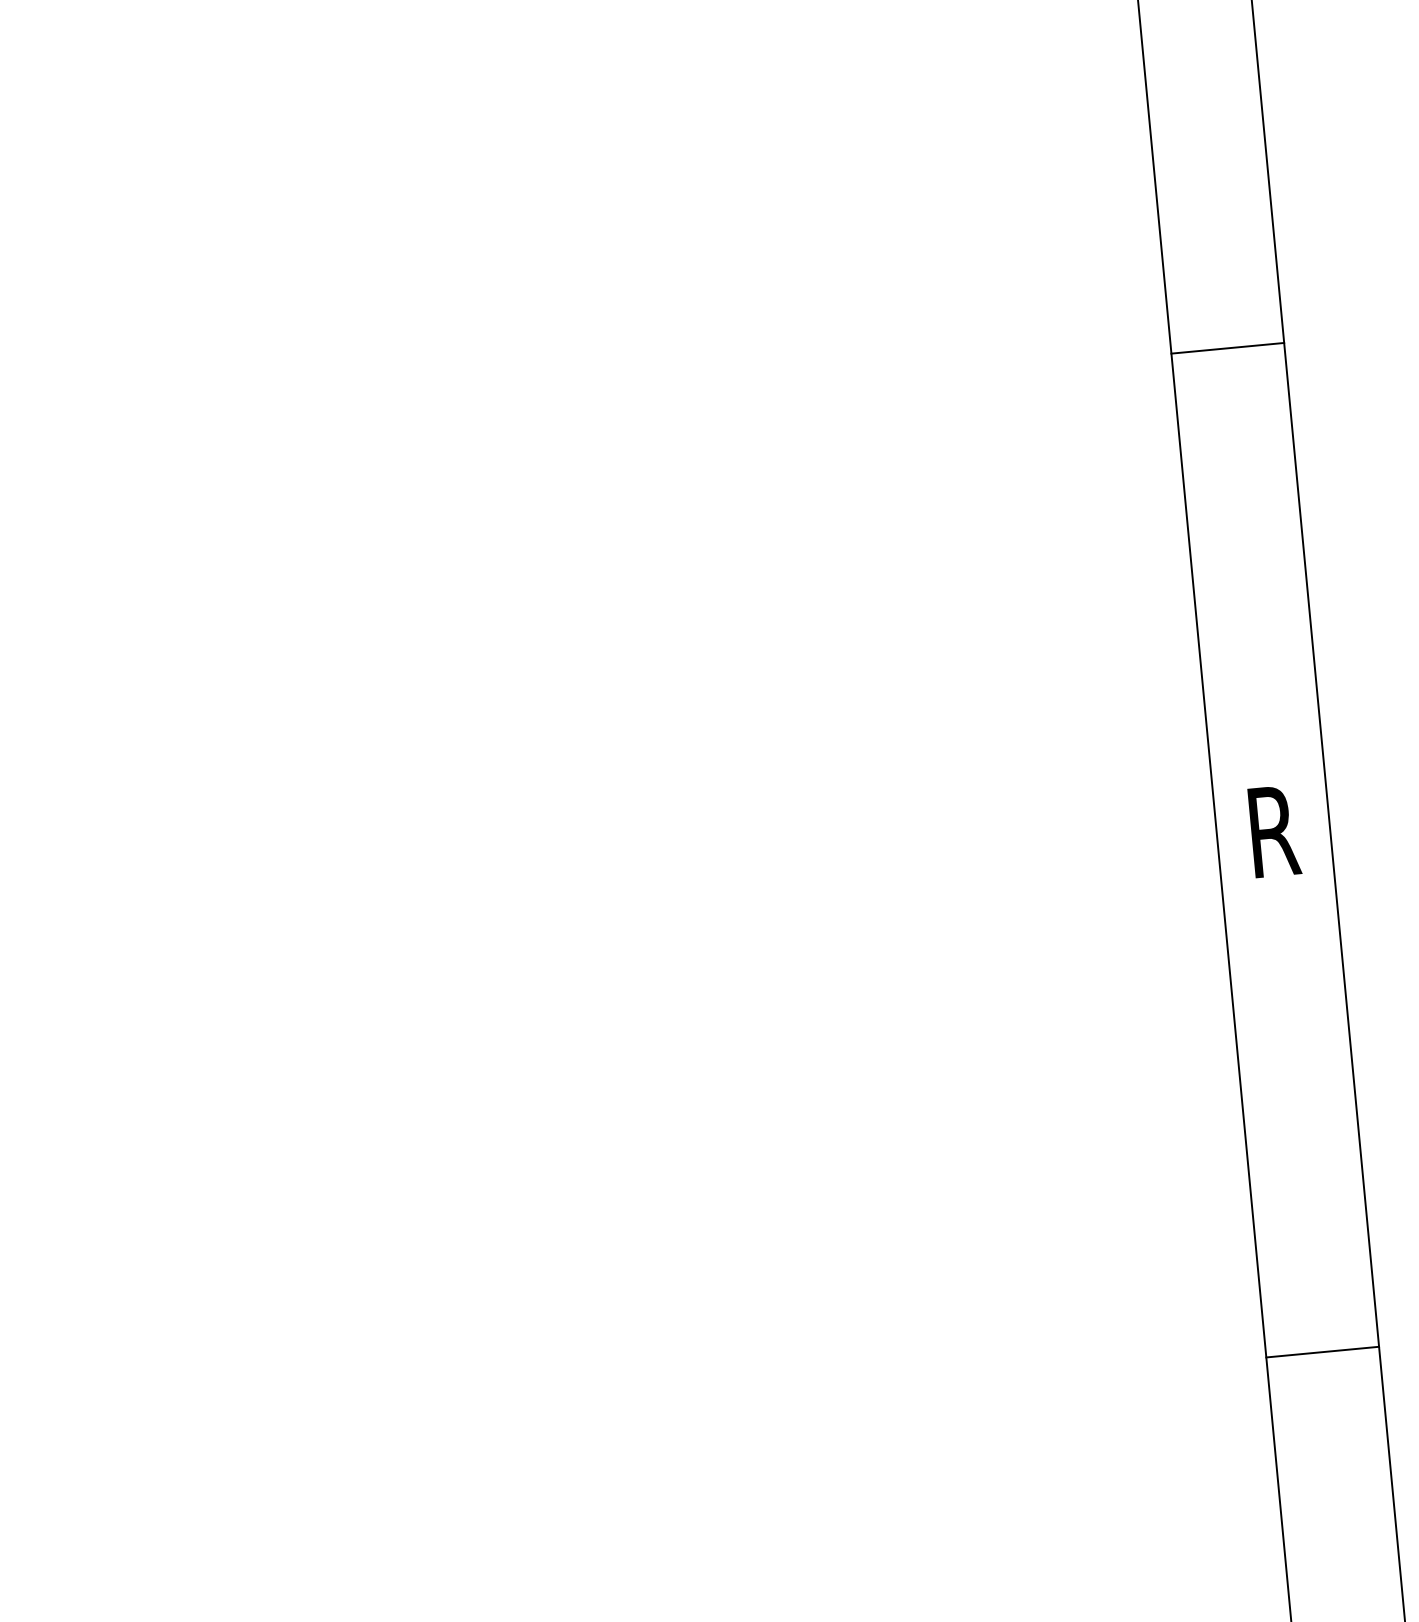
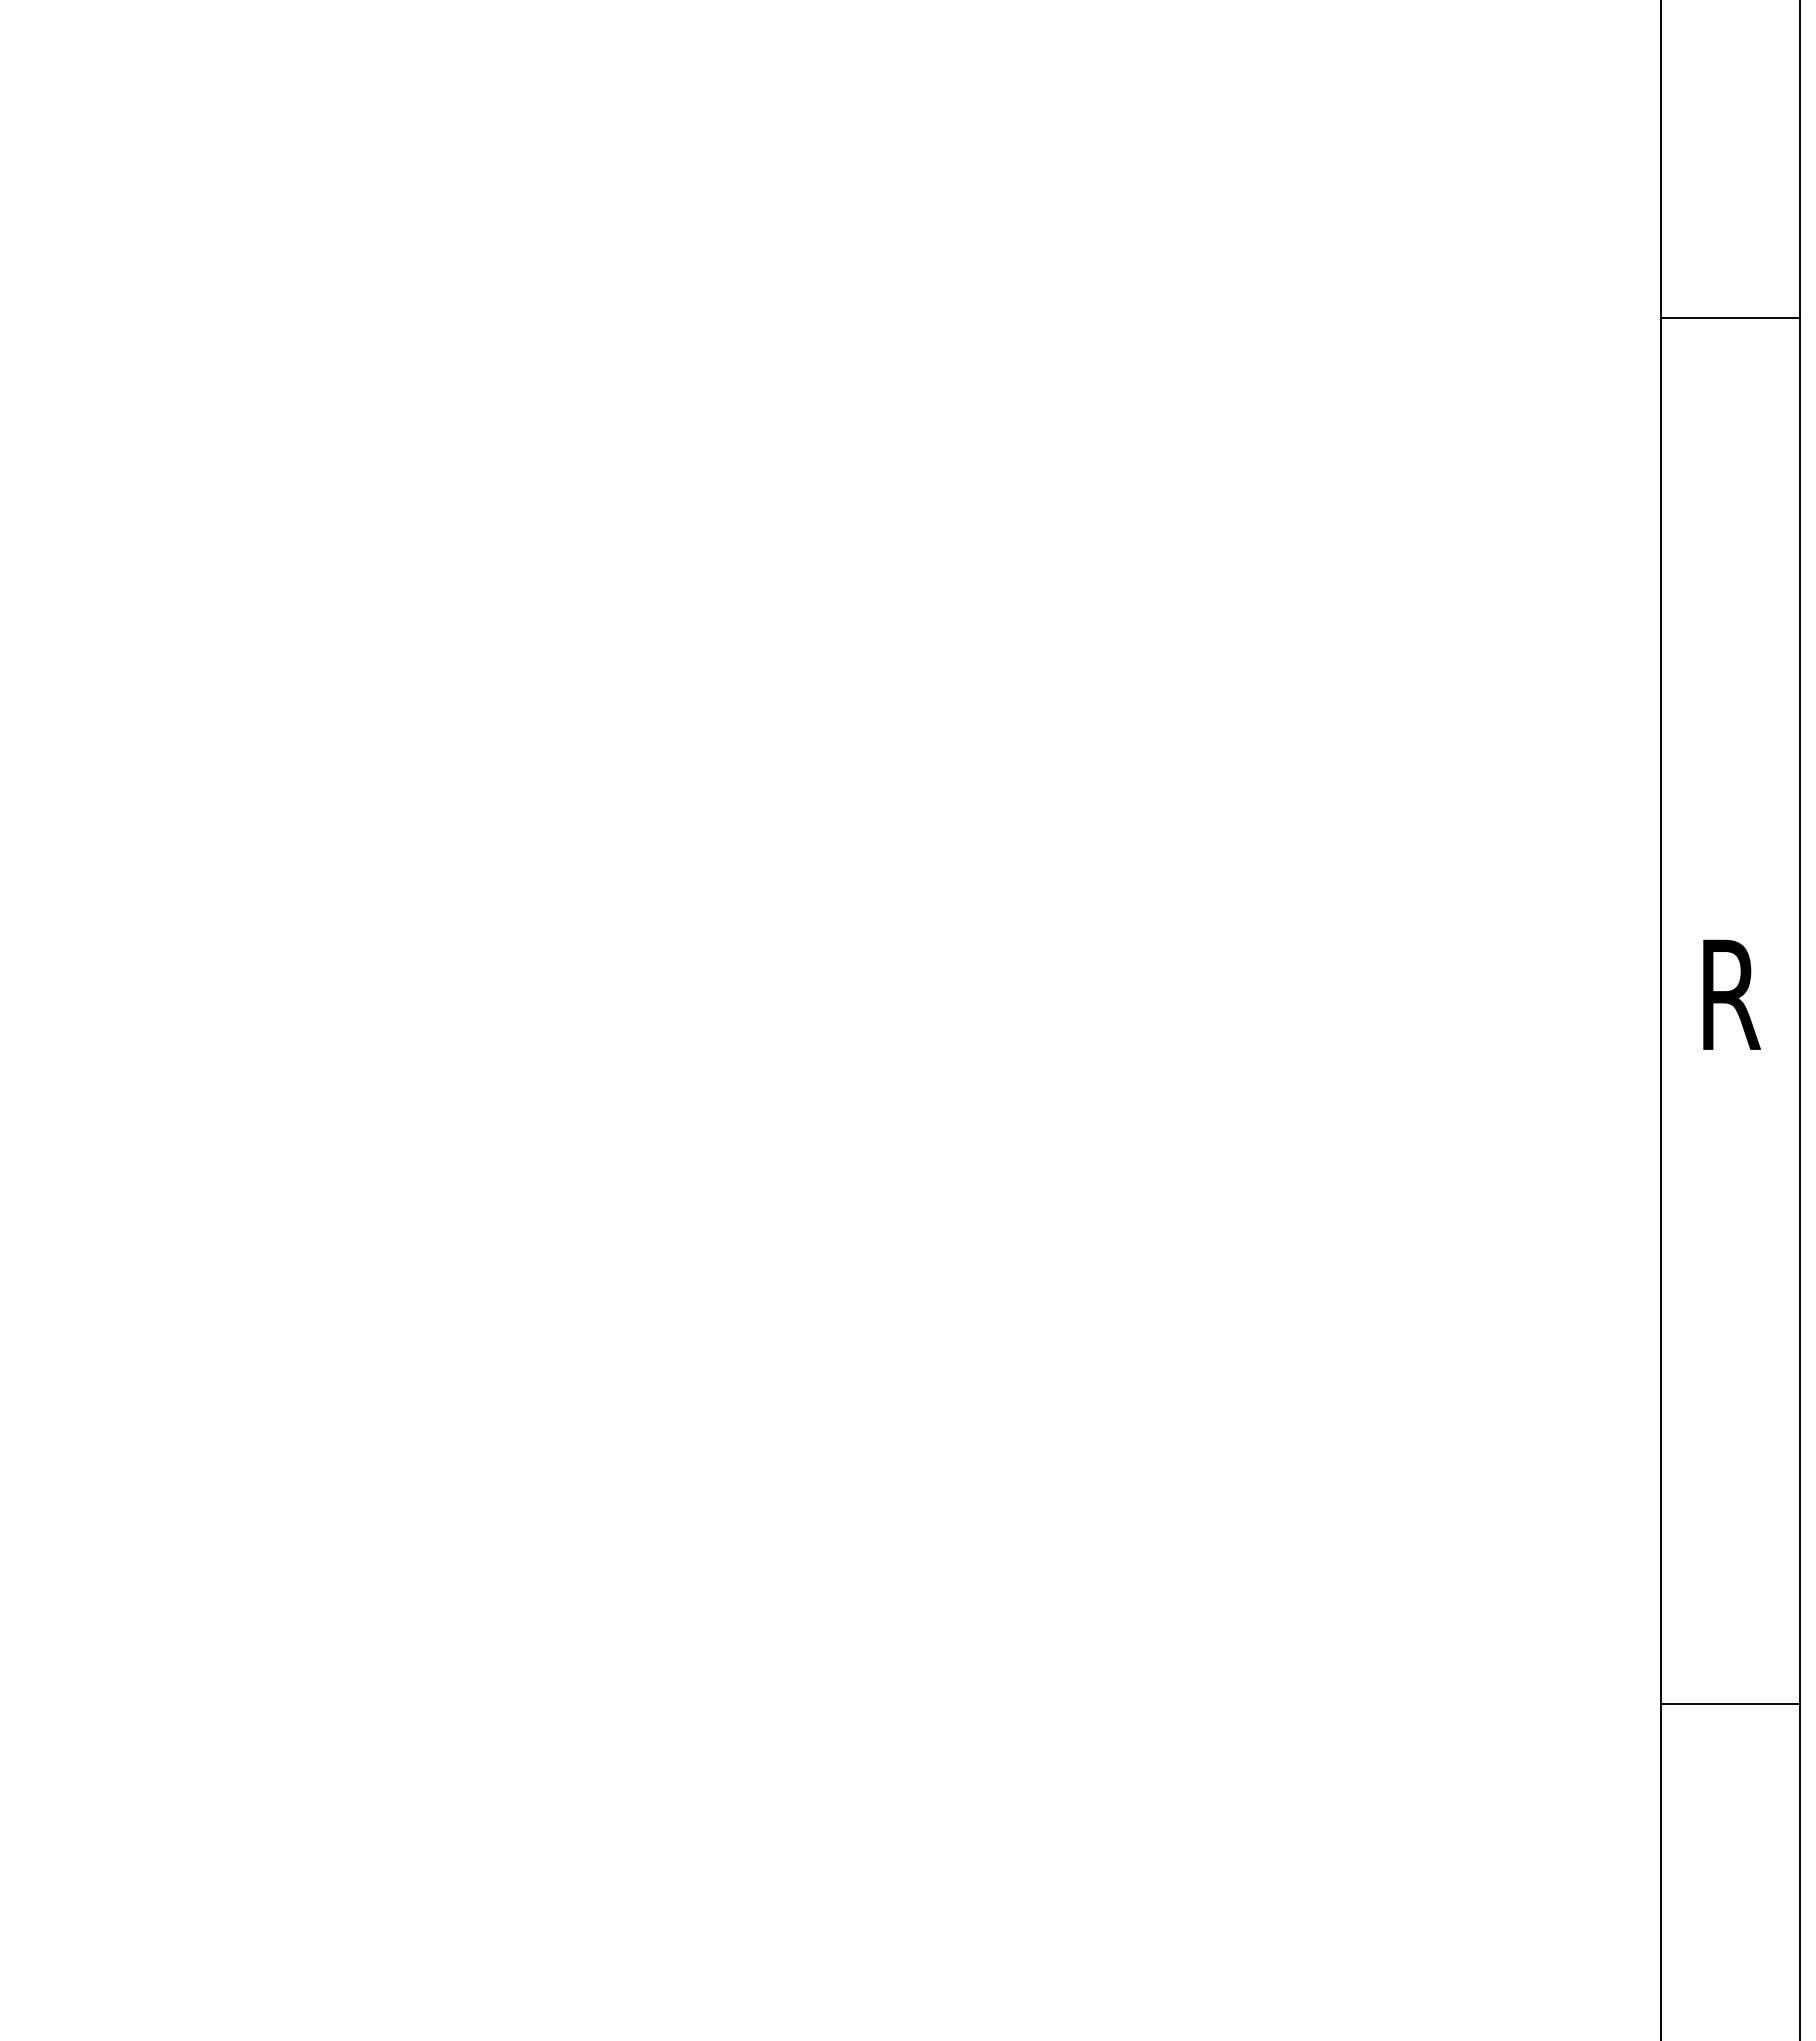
line: (1227, 348) -> (1730, 317), moved
line: (1322, 1352) -> (1730, 1704), moved

